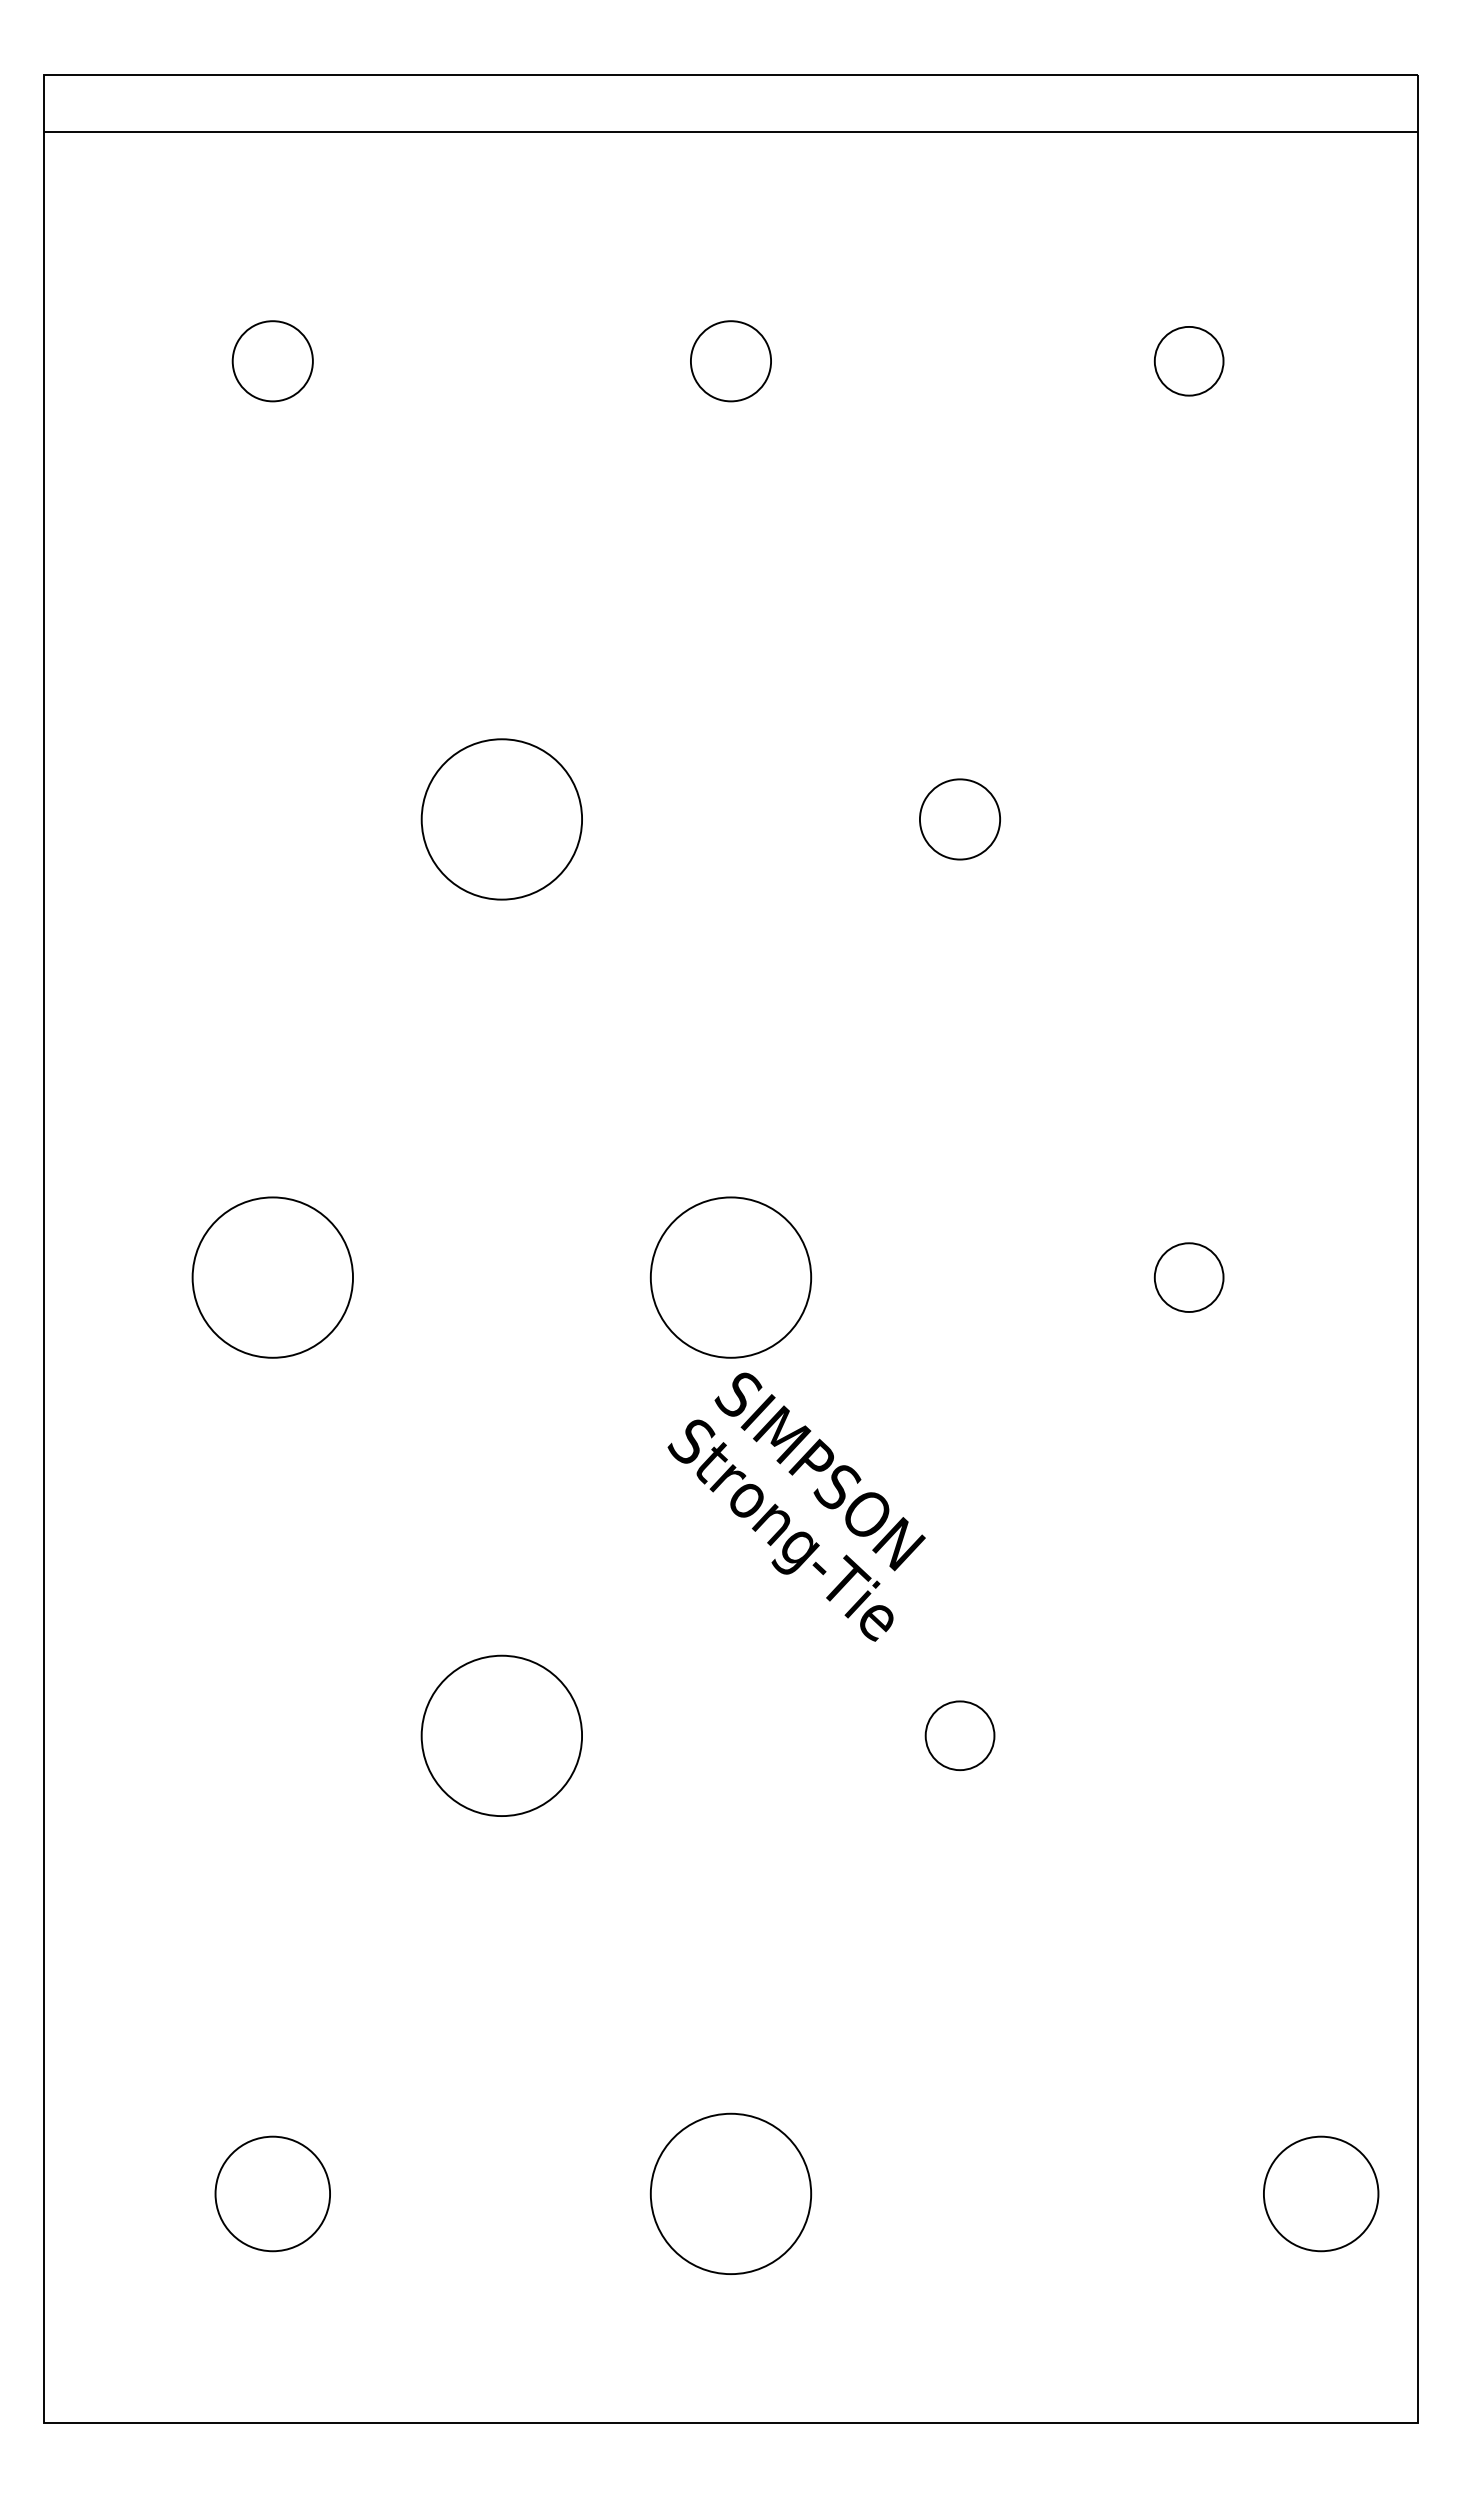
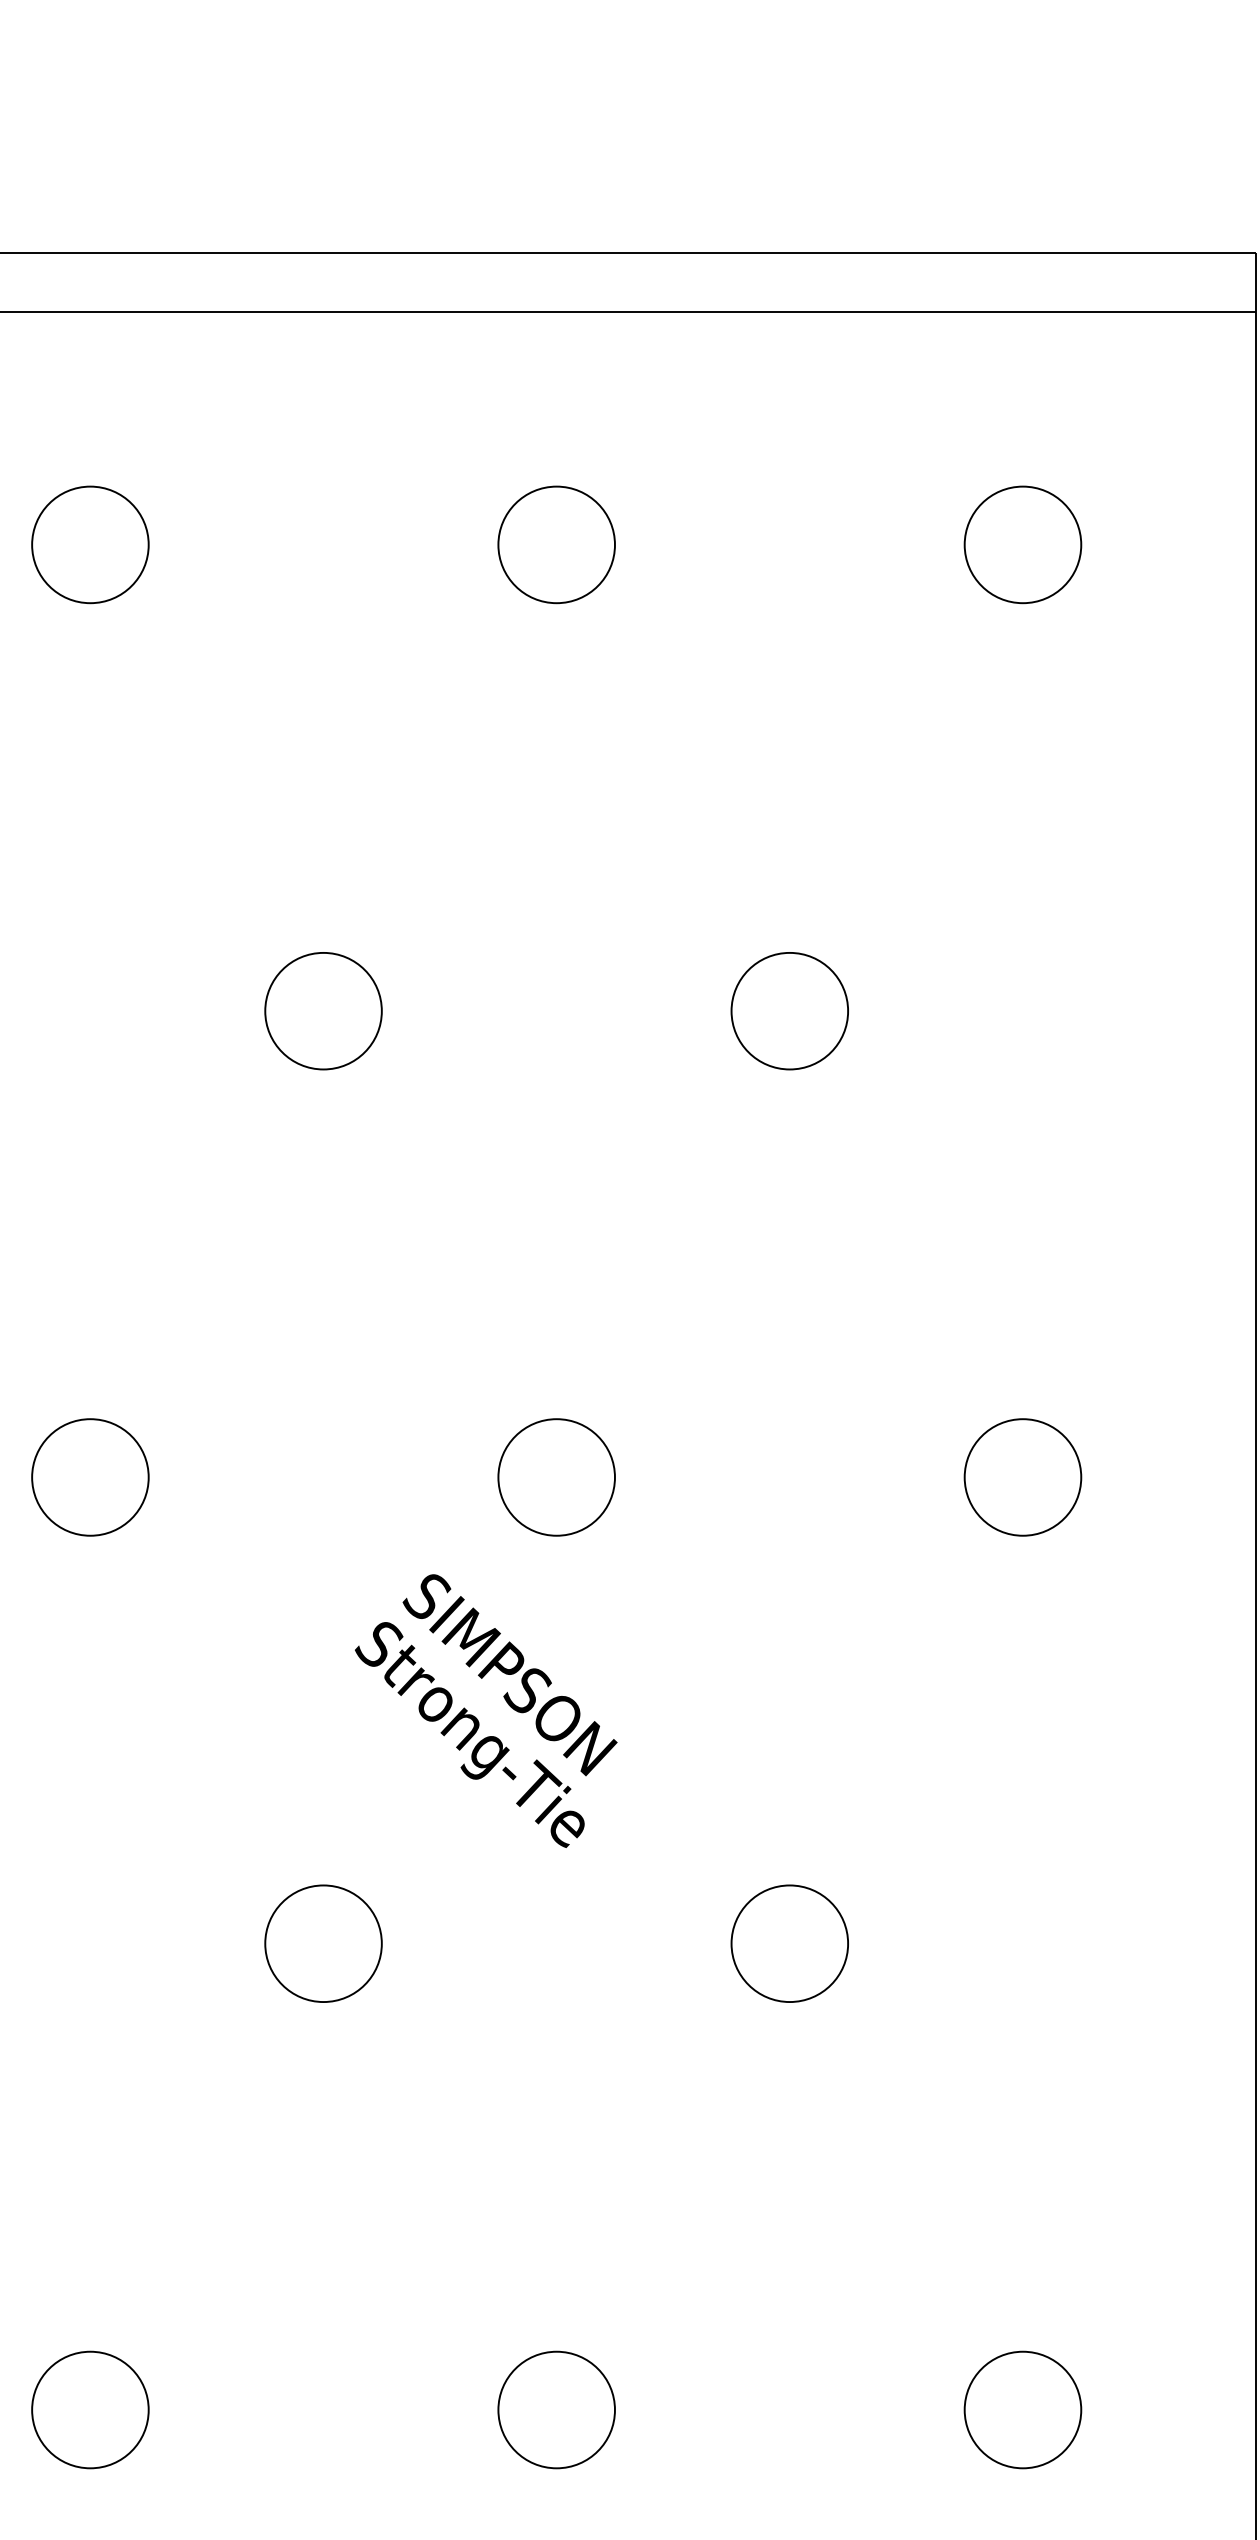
circle: (272, 361) -> (90, 545), size x1.43
circle: (730, 361) -> (556, 545), size x1.43
circle: (1188, 361) -> (1022, 545), size x1.67
circle: (501, 819) -> (323, 1011), size x0.71
circle: (959, 819) -> (789, 1011), size x1.43
circle: (272, 1277) -> (90, 1477), size x0.71
circle: (730, 1277) -> (556, 1477), size x0.71
circle: (1188, 1277) -> (1022, 1477), size x1.67
text: (796, 1506) -> (485, 1710), moved
circle: (501, 1735) -> (323, 1943), size x0.71
circle: (959, 1735) -> (789, 1943), size x1.67
circle: (730, 2193) -> (556, 2409), size x0.71
circle: (1321, 2193) -> (1023, 2409), moved

